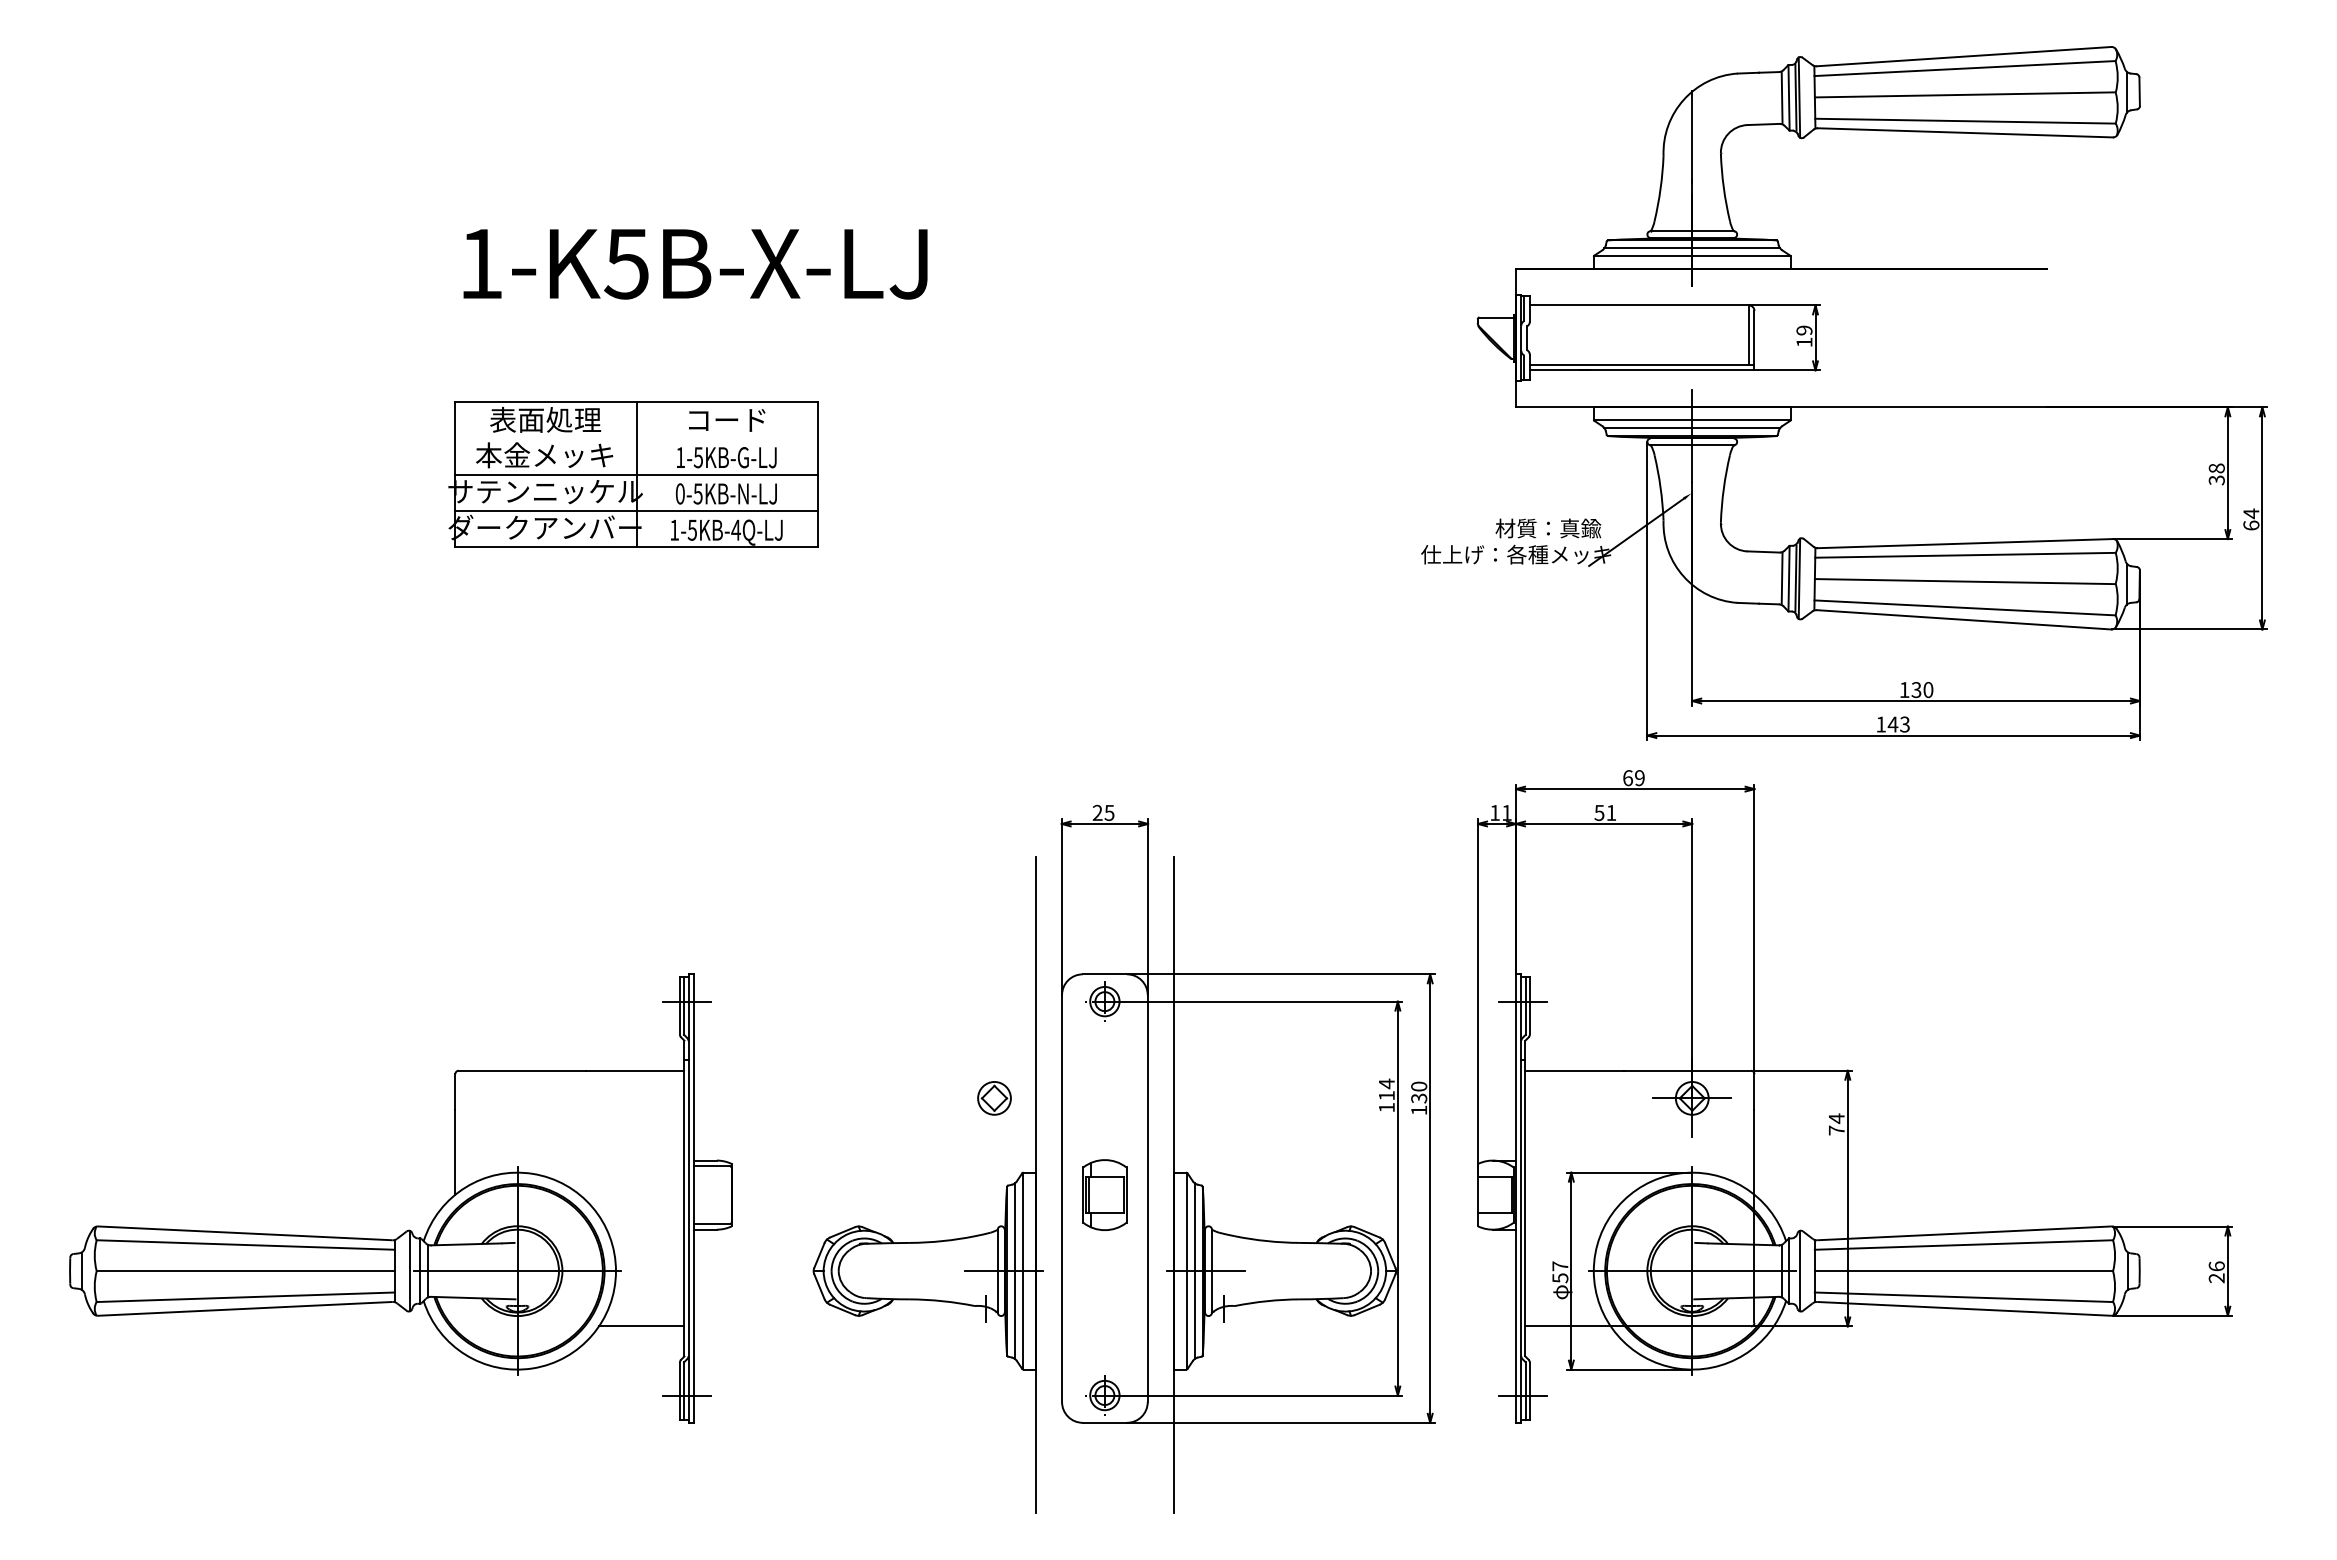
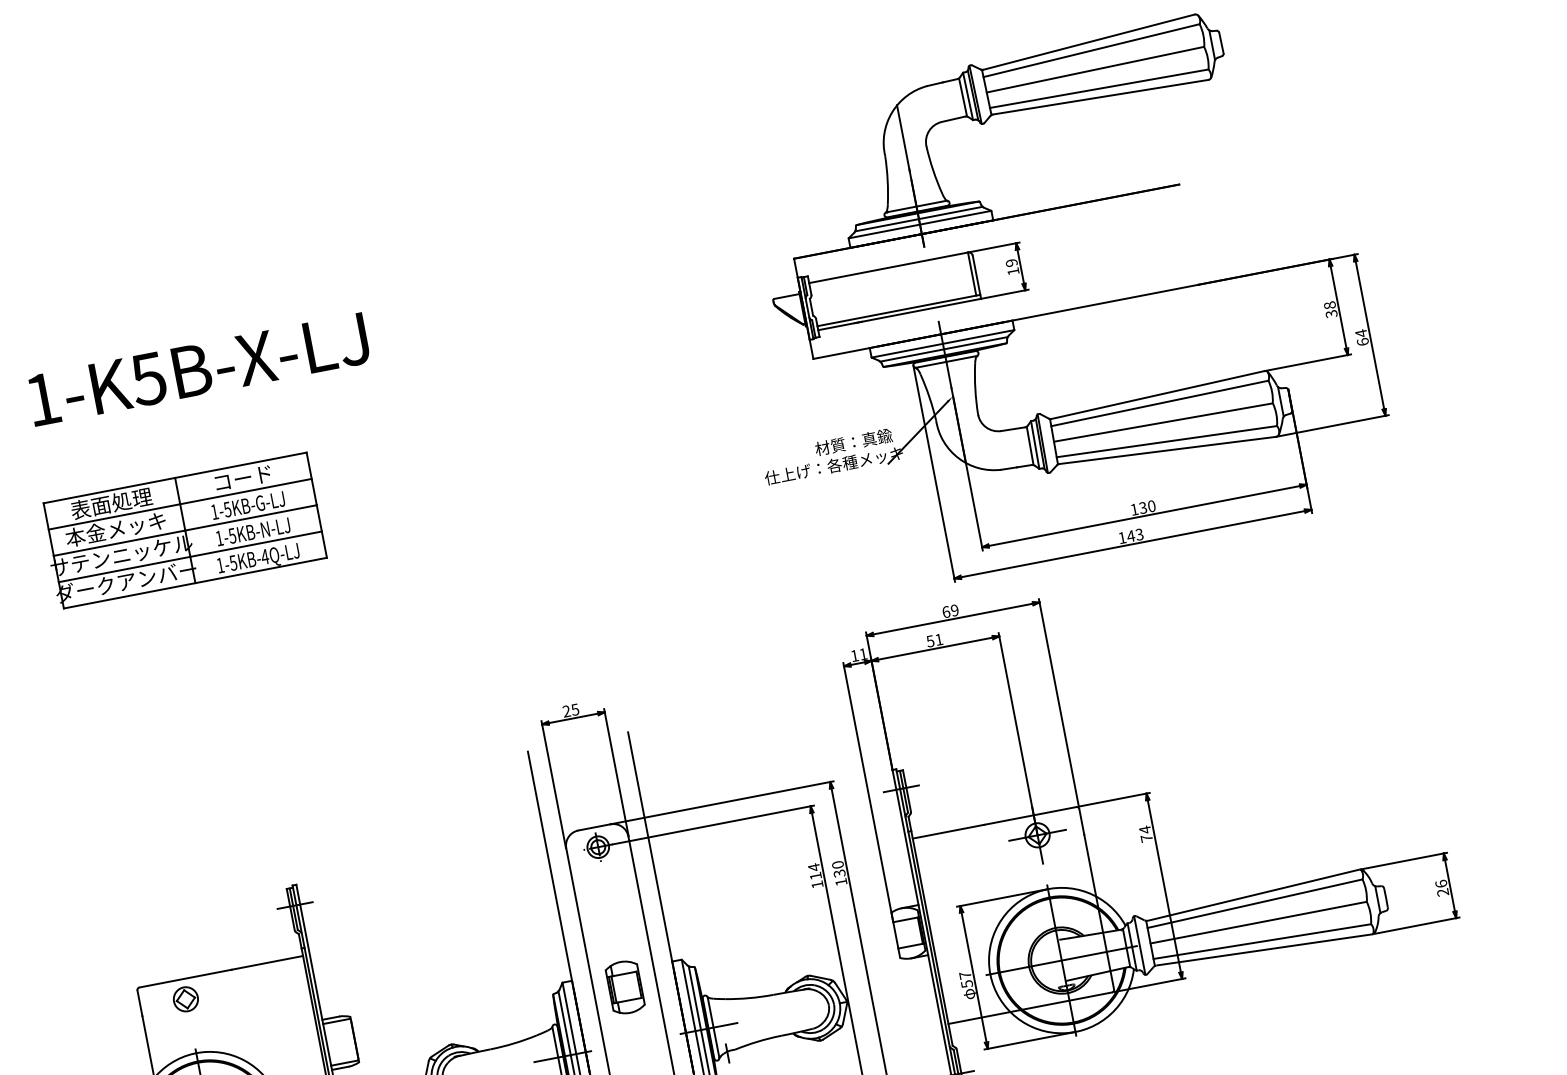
line: (636, 438) -> (180, 504), added
text: (679, 493) -> (218, 538), 0-5KB-N-LJ -> 1-5KB-N-LJ
part: (994, 1098) -> (185, 999), moved

